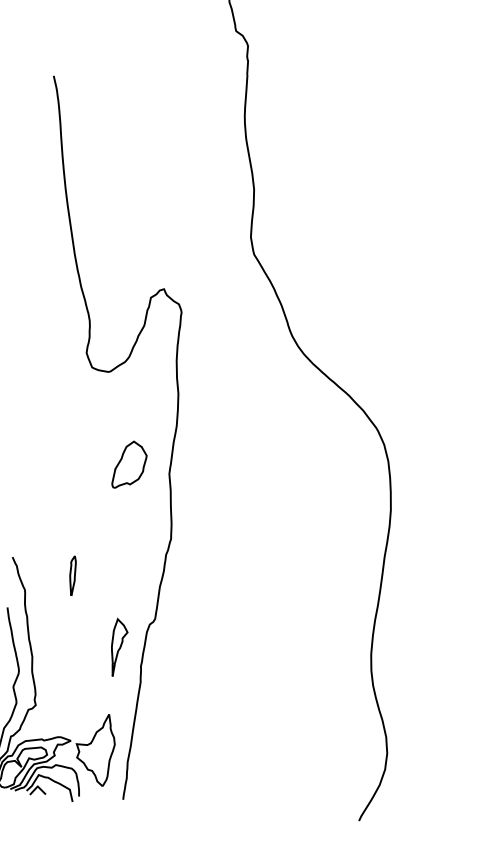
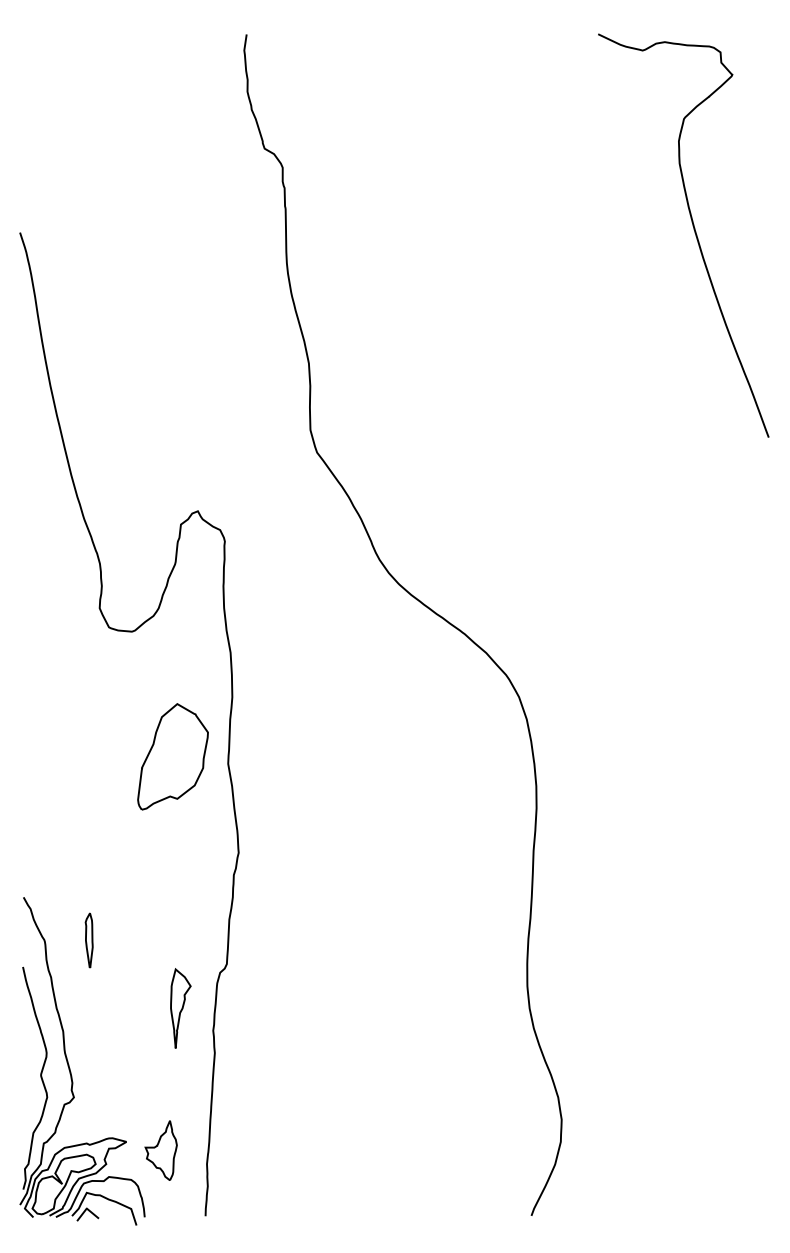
part: (129, 464) -> (172, 756), size x1.6
part: (72, 575) -> (88, 940), moved
part: (95, 749) -> (161, 1150), size x0.6

